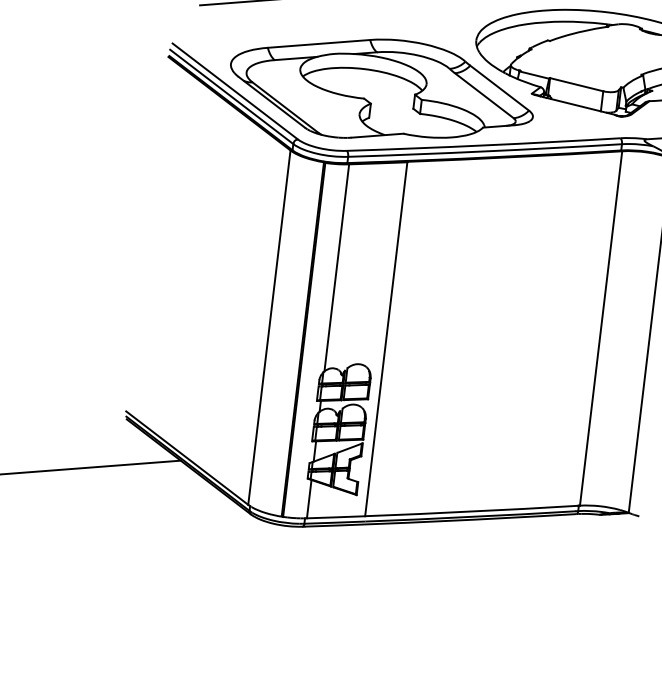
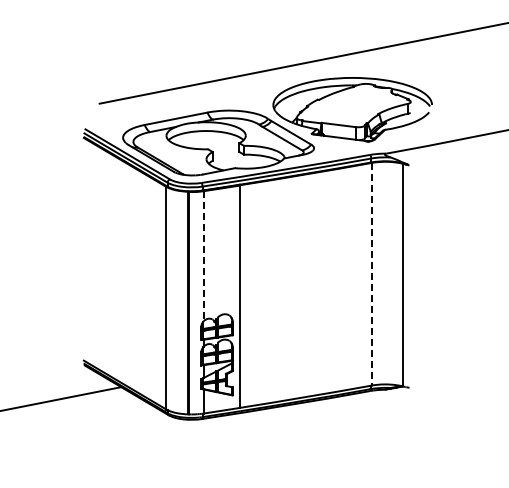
line: (336, 268) -> (203, 256), solid -> dashed
line: (600, 328) -> (371, 274), solid -> dashed

